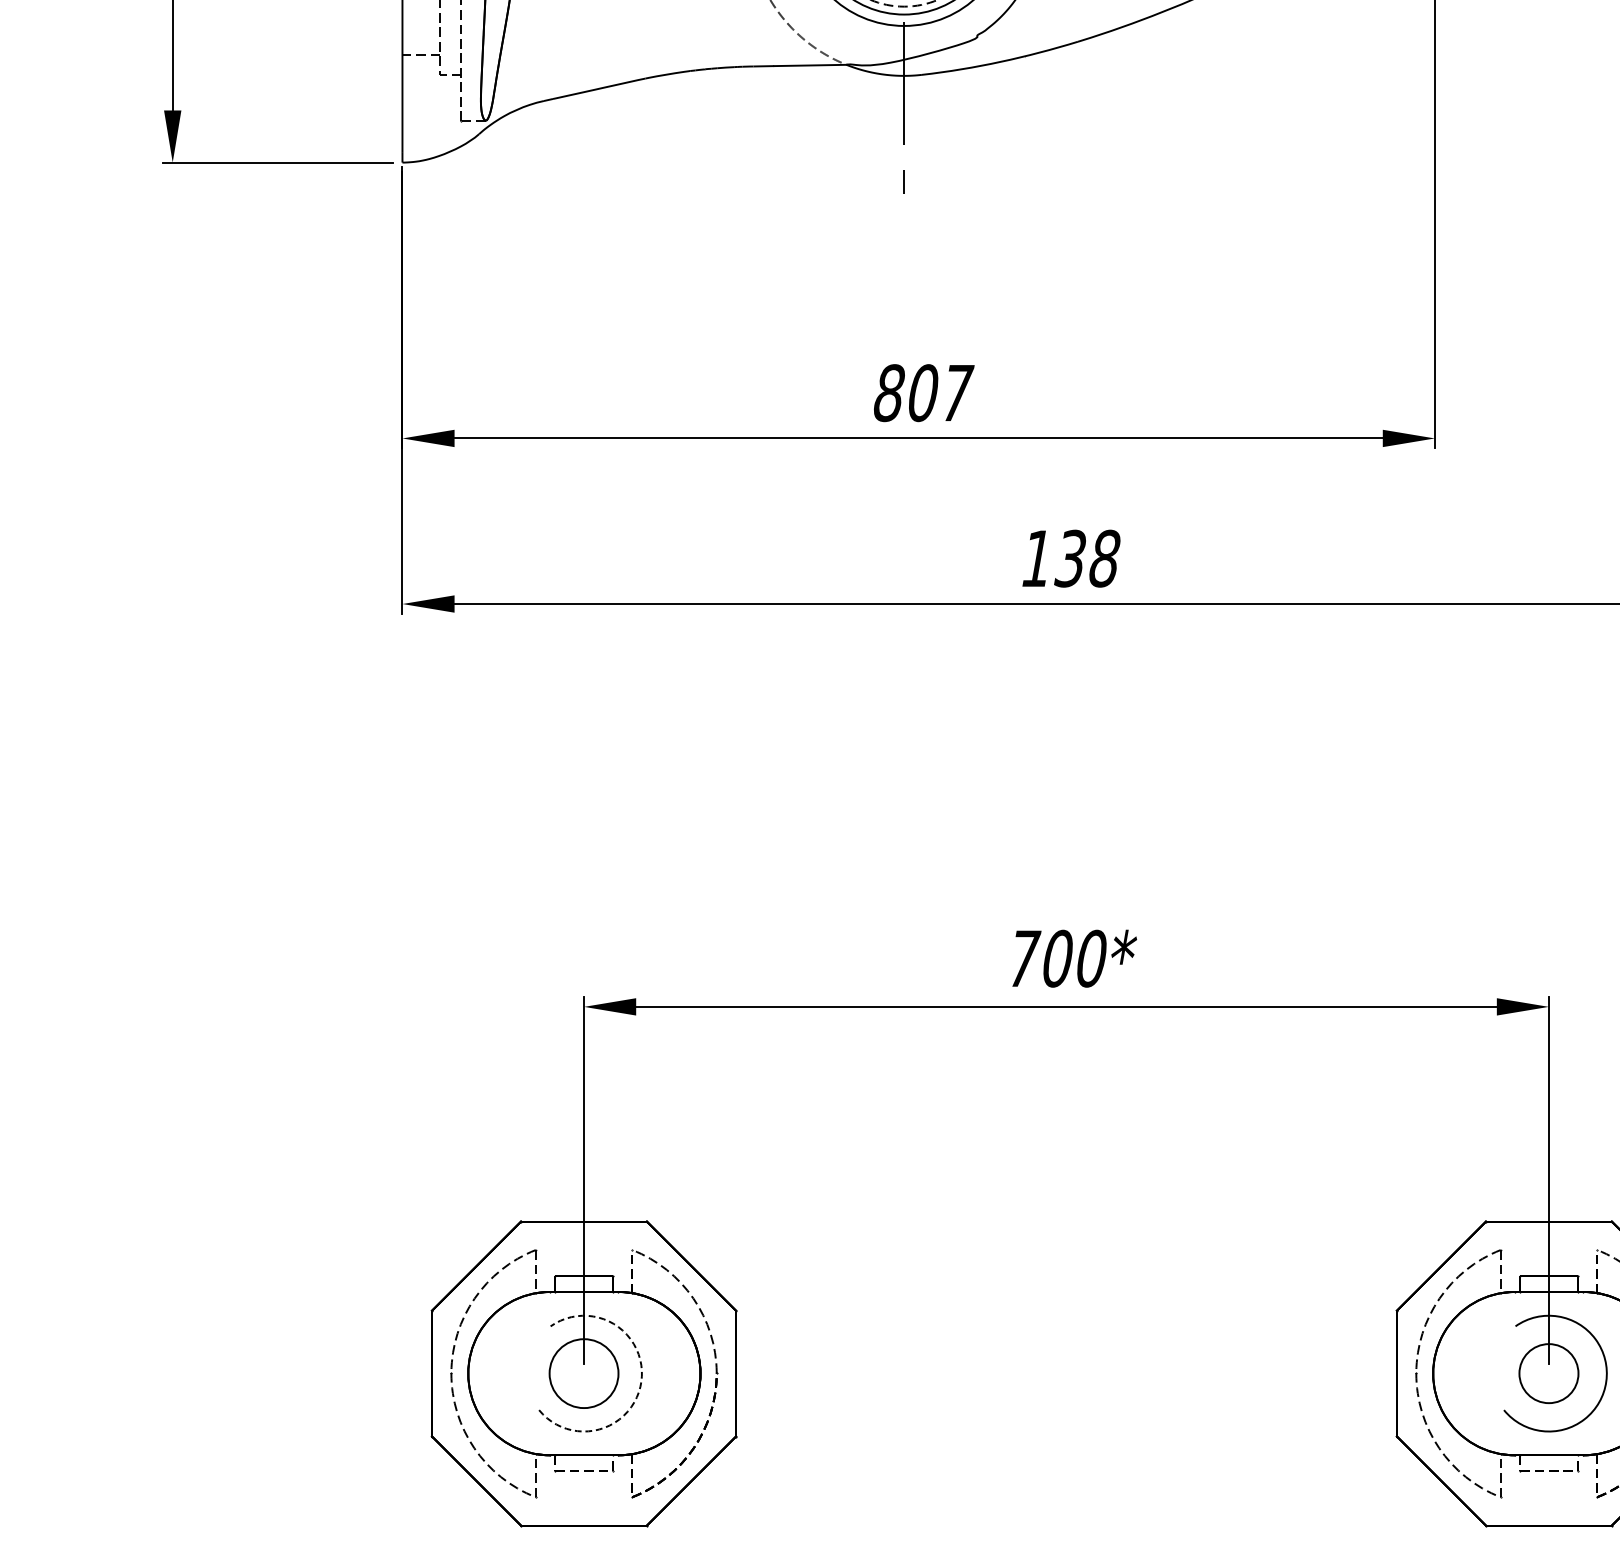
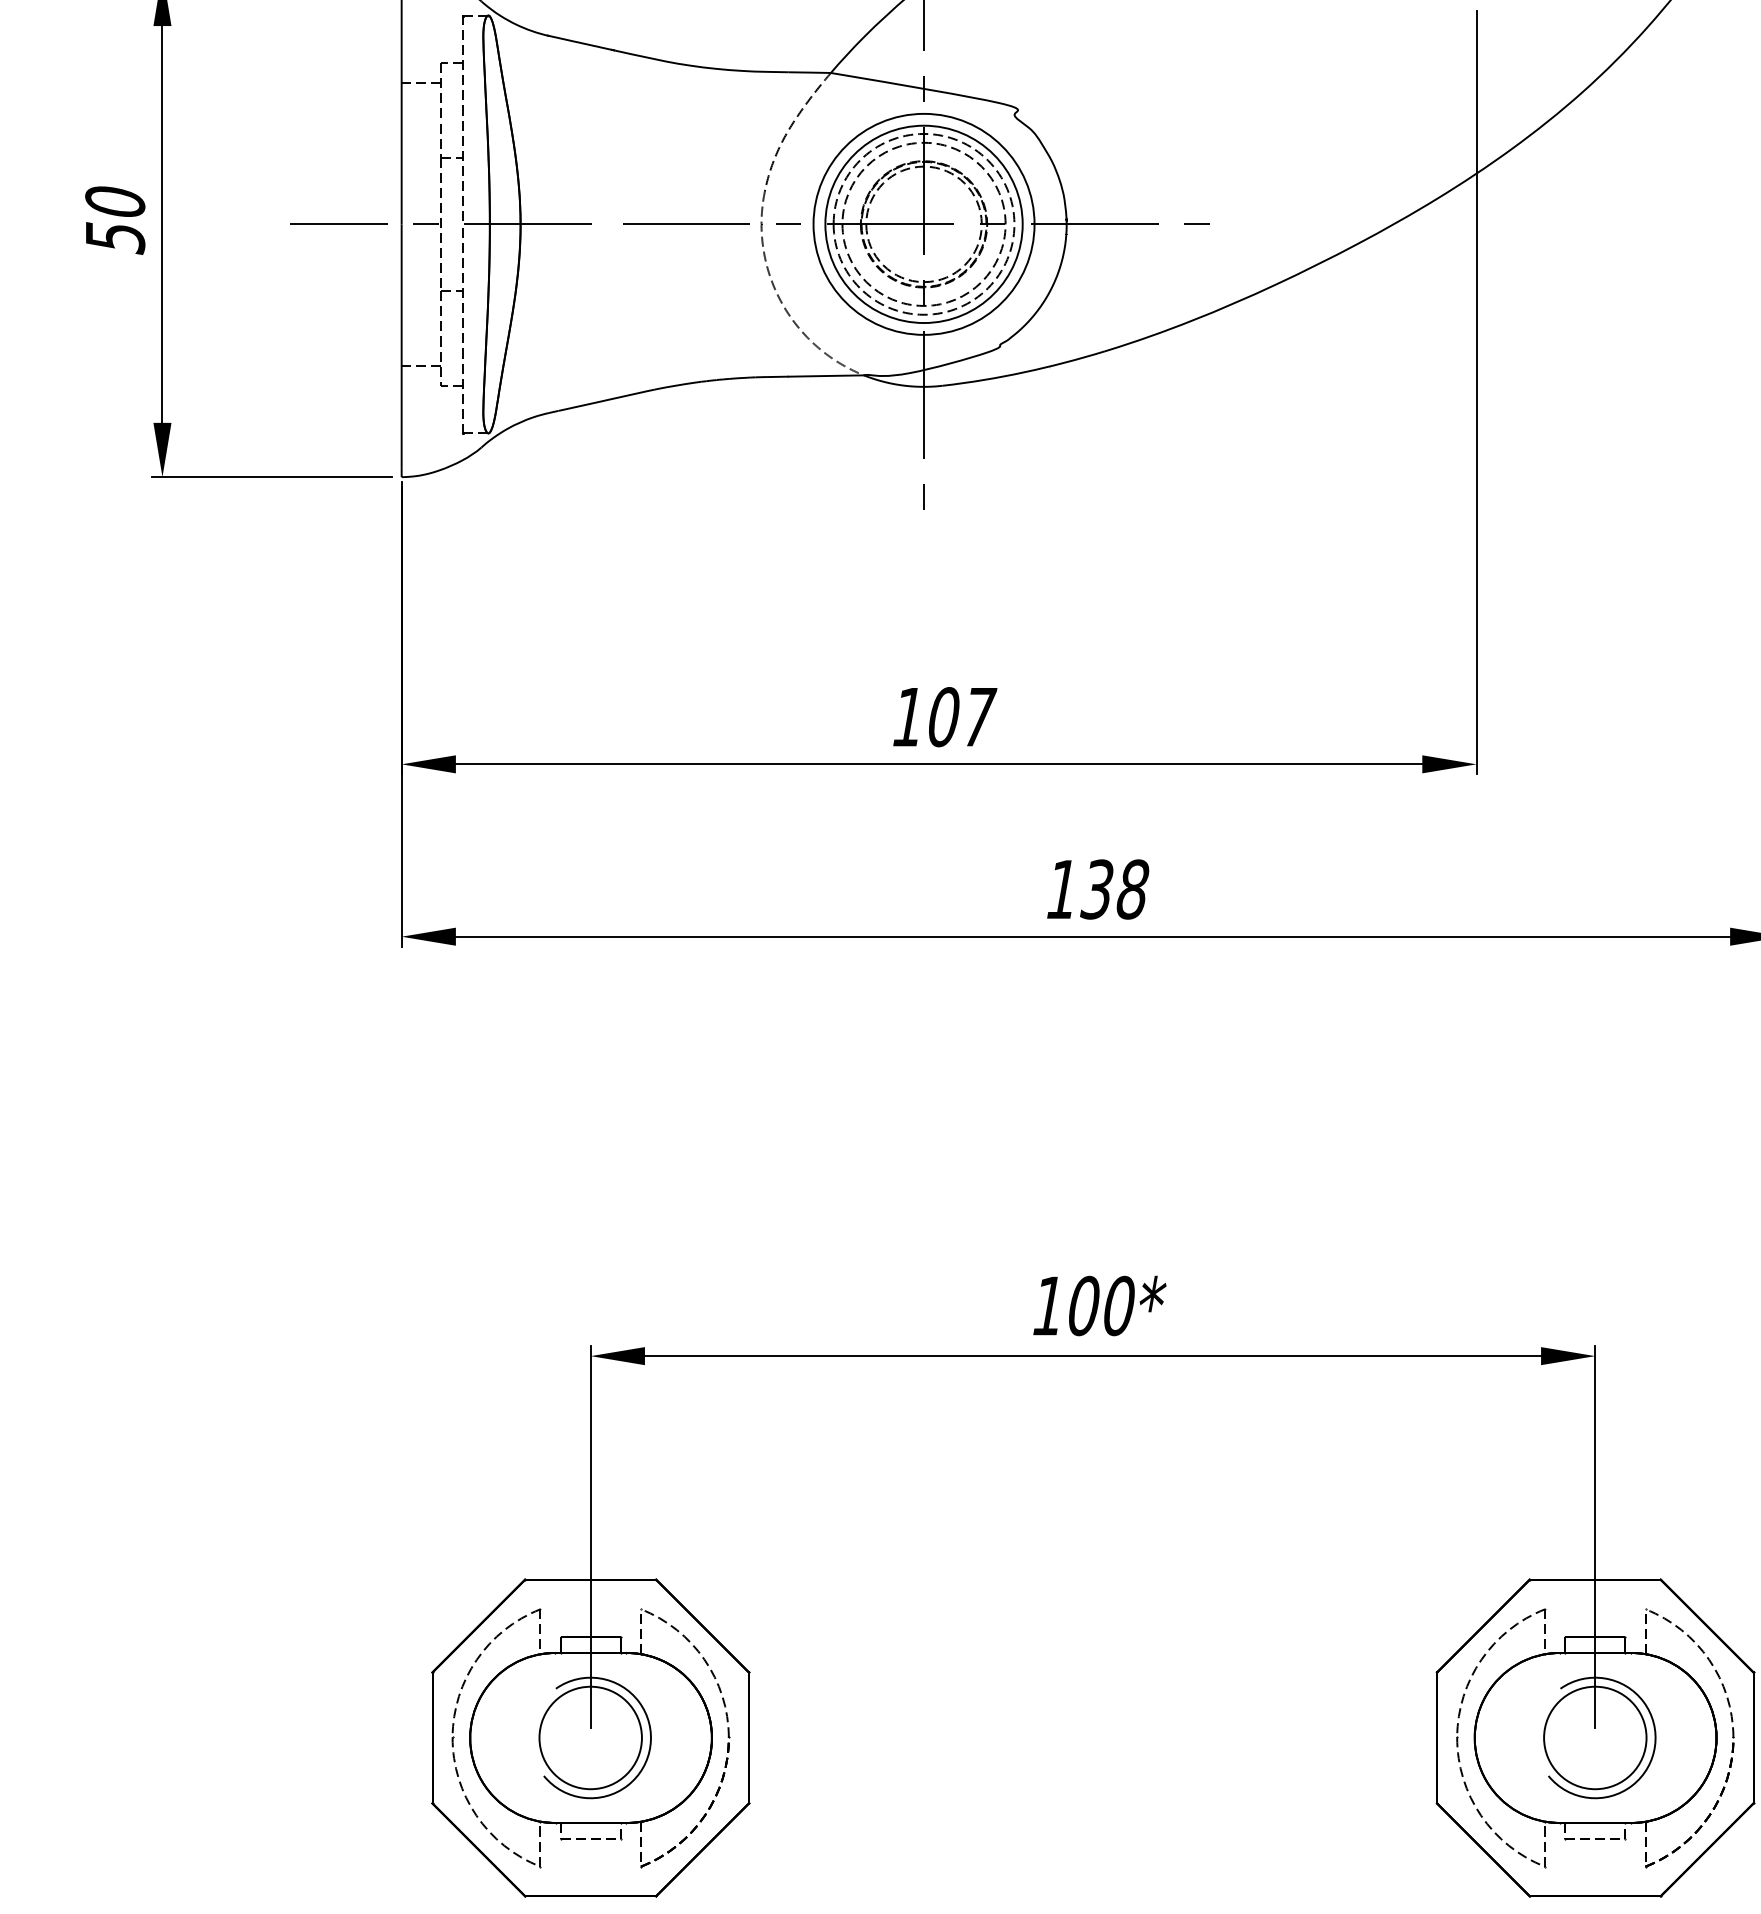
text: (889, 393) -> (908, 717), 807 -> 107
text: (1024, 958) -> (1049, 1305), 700* -> 100*
circle: (583, 1373) -> (590, 1737), size x1.43
circle: (1549, 1373) -> (1595, 1737), size x1.67
arc: (641, 1381) -> (650, 1746), dashed -> solid

